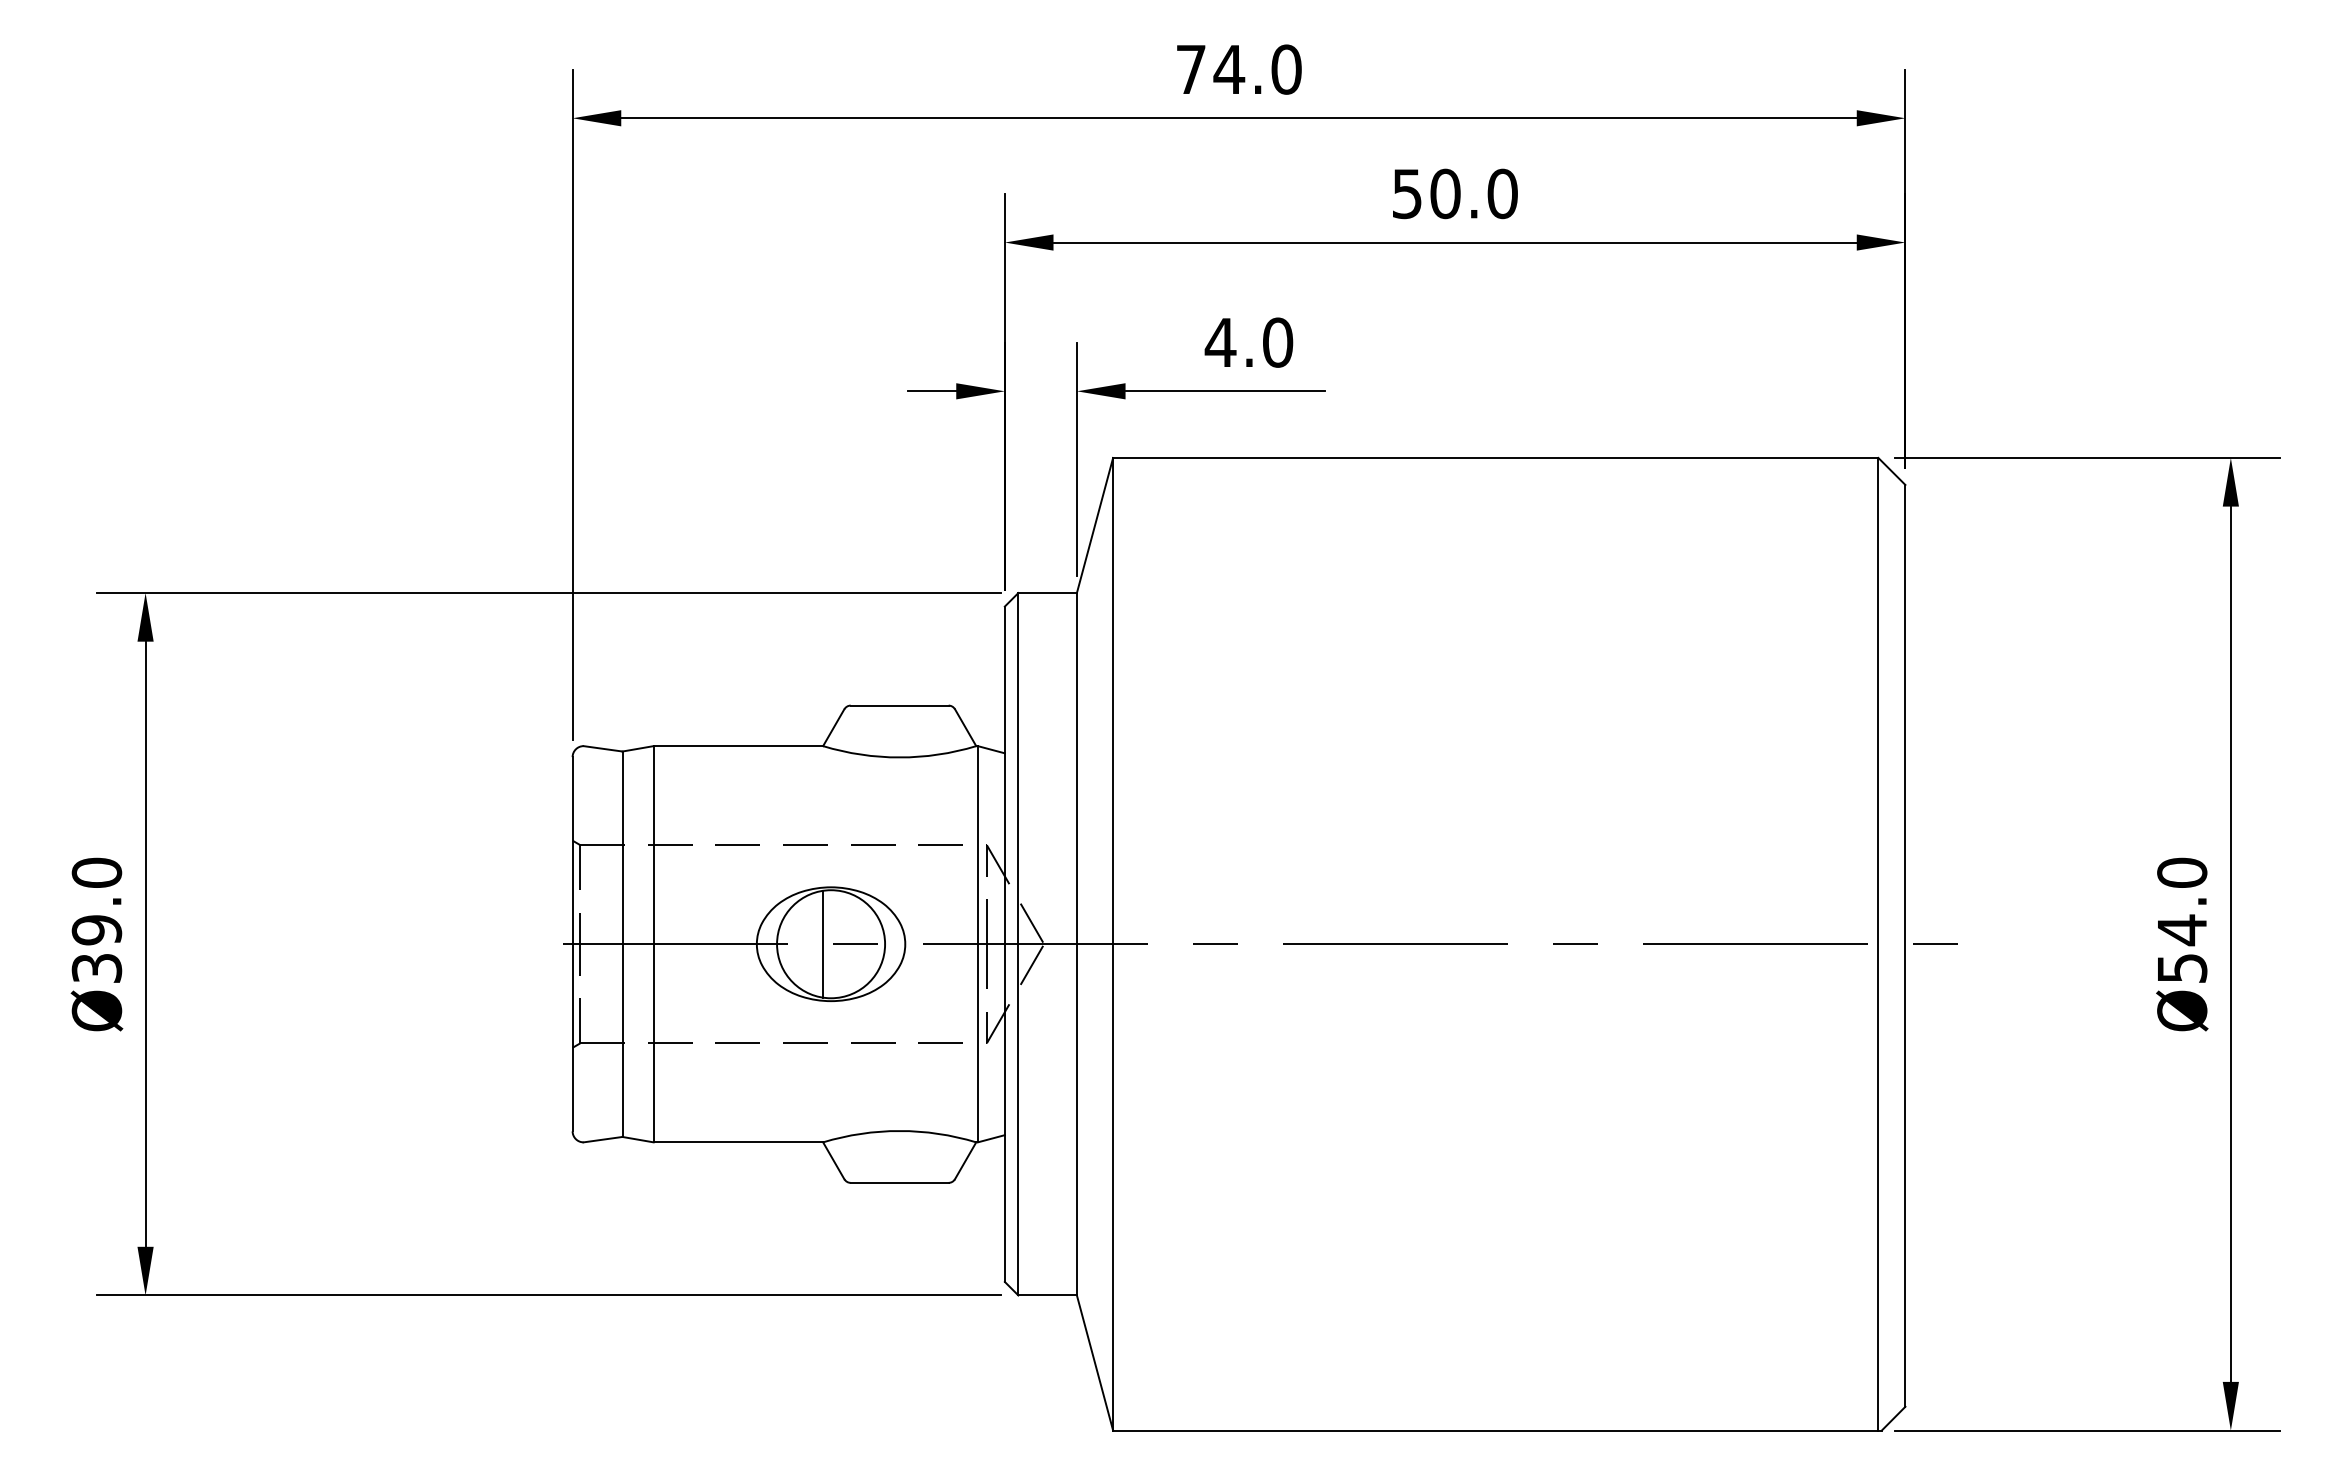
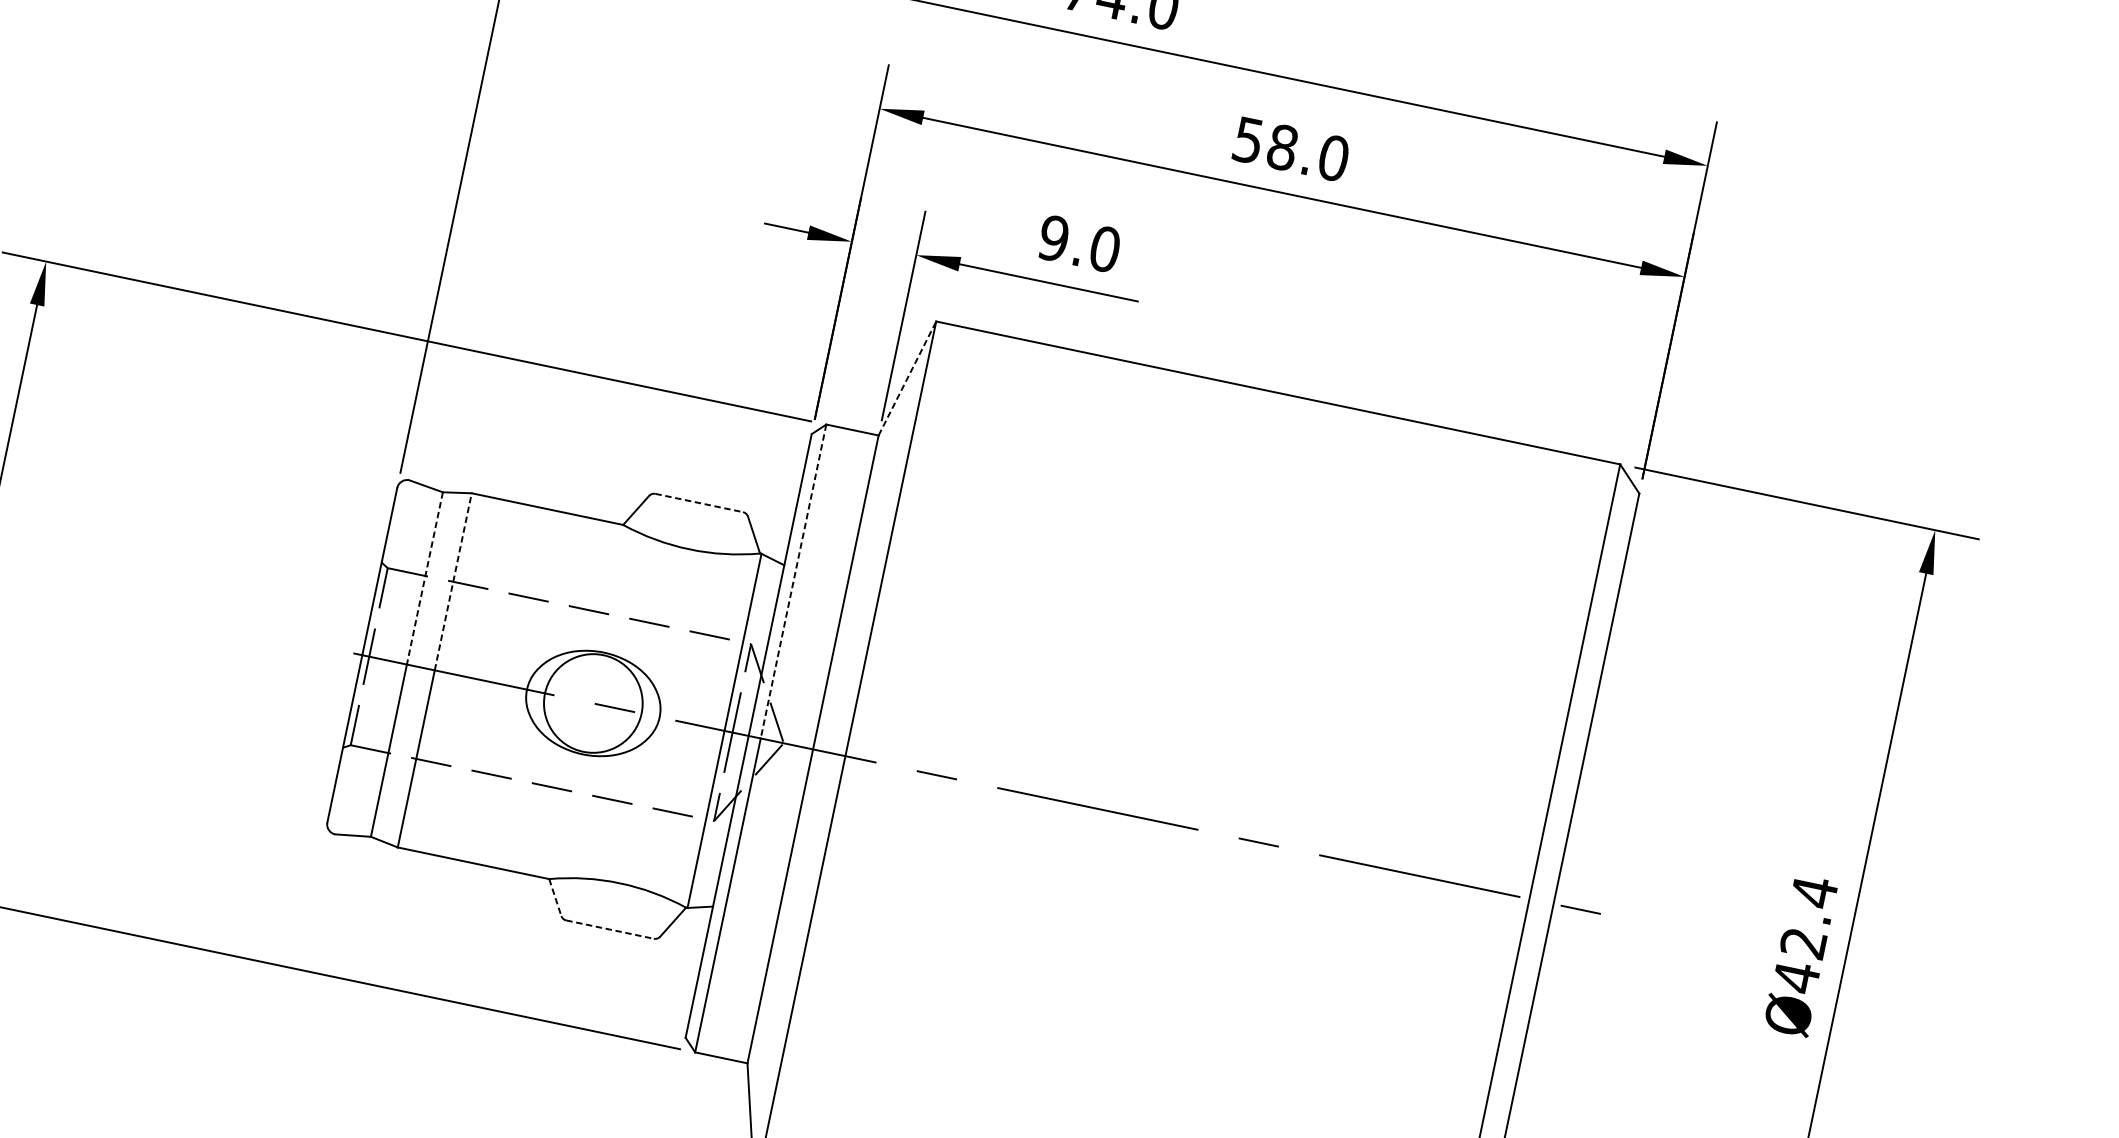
text: (1445, 193) -> (1282, 147), 50.0 -> 58.0
text: (1220, 342) -> (1053, 238), 4.0 -> 9.0
line: (1095, 525) -> (907, 378), solid -> dashed
line: (899, 705) -> (699, 502), solid -> dashed
line: (1018, 768) -> (793, 581), solid -> dashed
line: (653, 844) -> (453, 581), solid -> dashed
line: (622, 848) -> (424, 578), solid -> dashed
text: (2182, 920) -> (1805, 934), Ø54.0 -> Ø42.4
line: (823, 943) -> (586, 701), removed
line: (834, 1161) -> (555, 898), solid -> dashed
line: (899, 1182) -> (610, 929), solid -> dashed

